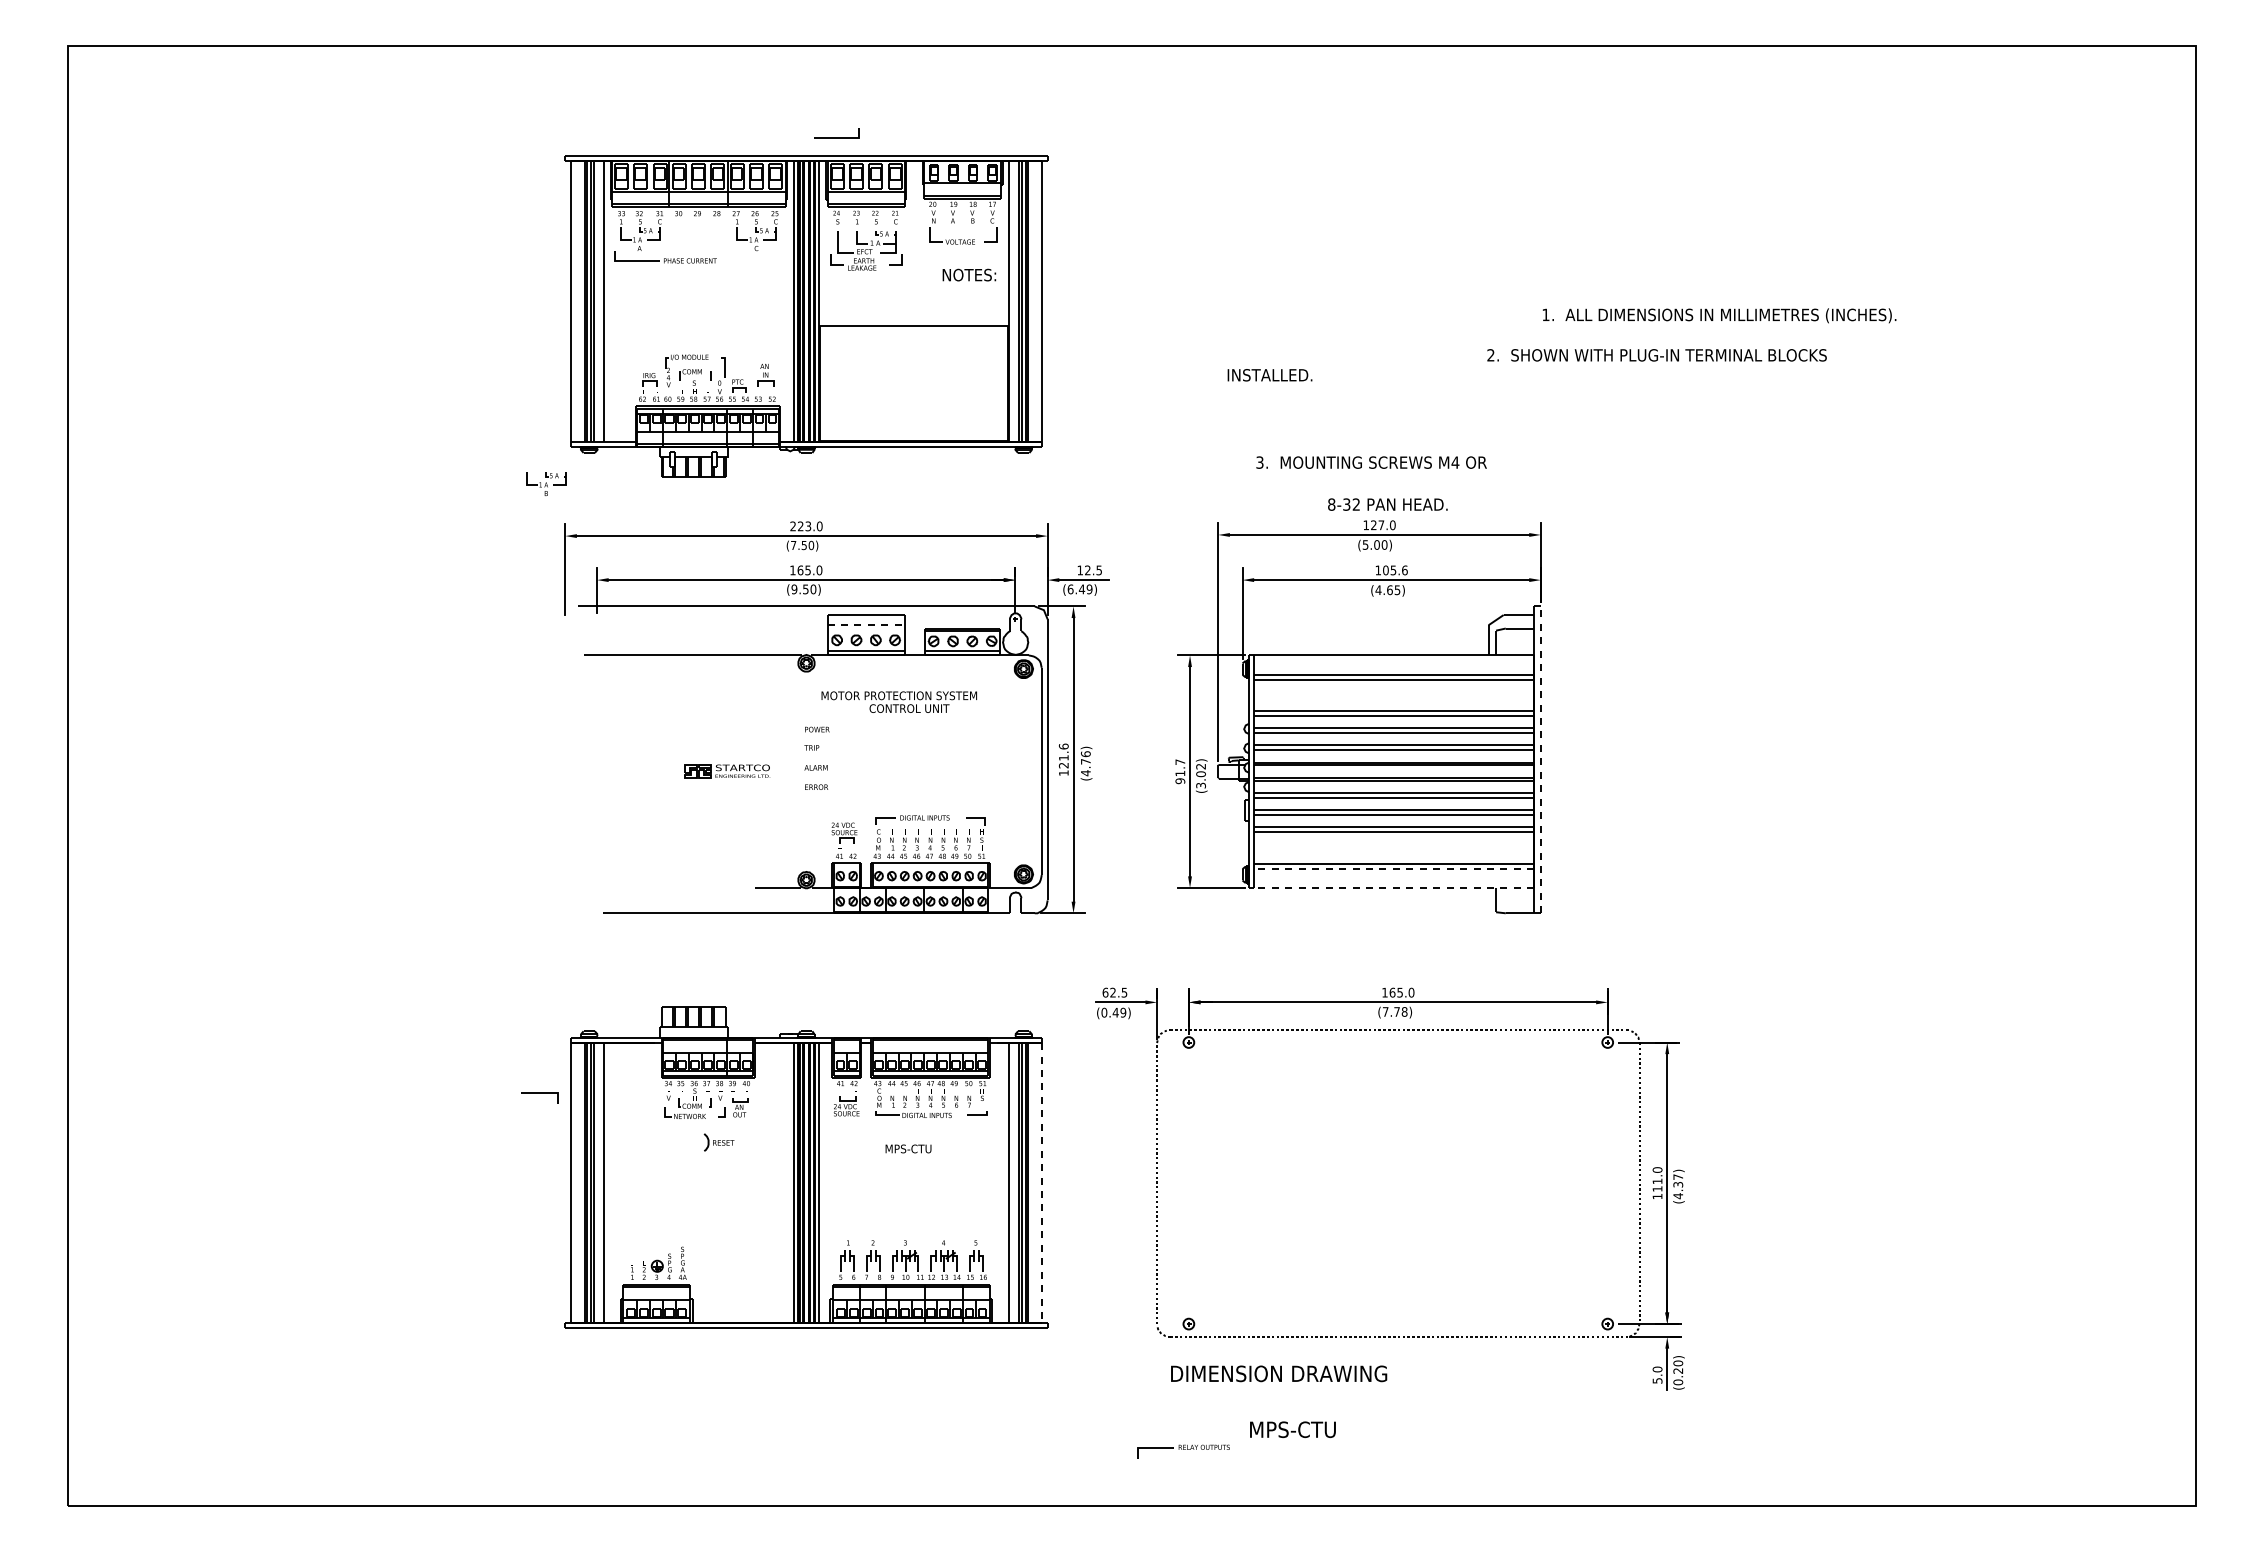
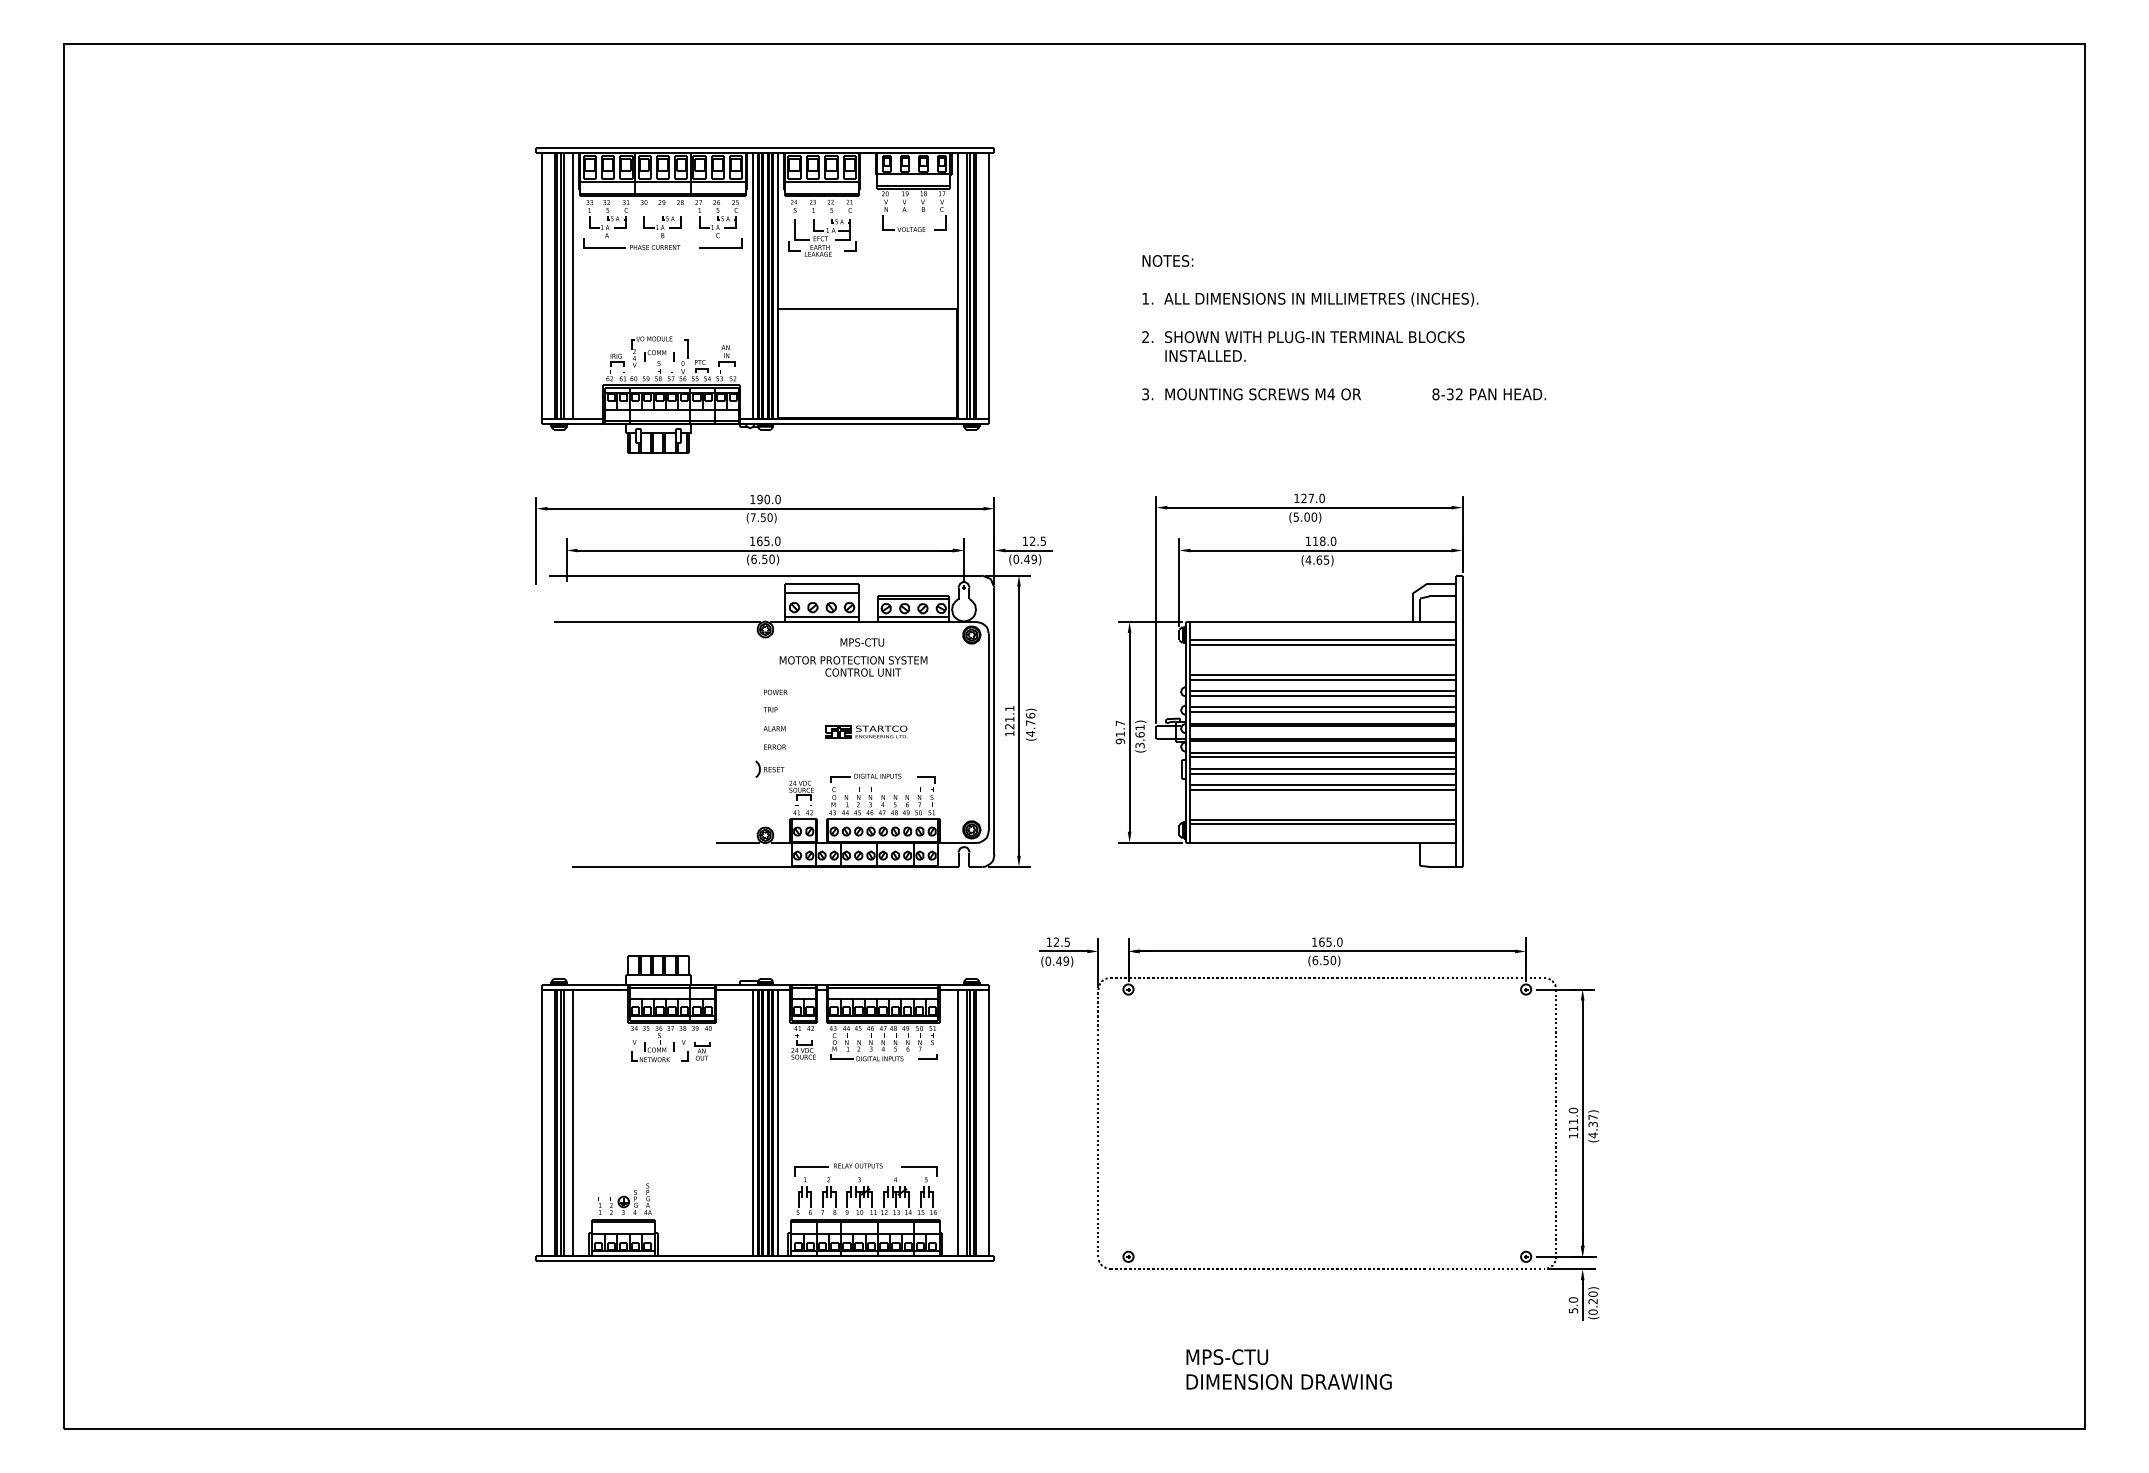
line: (836, 137) -> (720, 247), moved
text: (969, 274) -> (1168, 260), moved
text: (1719, 315) -> (1310, 299), moved
text: (1656, 355) -> (1302, 337), moved
text: (1371, 462) -> (1251, 394), moved
part: (546, 483) -> (662, 226), moved
text: (1387, 504) -> (1488, 394), moved
text: (800, 526) -> (759, 499), 223.0 -> 190.0
text: (1395, 570) -> (1324, 541), 105.6 -> 118.0
text: (1070, 588) -> (1016, 558), (6.49) -> (0.49)
text: (794, 589) -> (754, 559), (9.50) -> (6.50)
line: (866, 625) -> (822, 593), dashed -> solid
text: (1063, 746) -> (1009, 708), 121.6 -> 121.1
line: (1540, 759) -> (1462, 720), dashed -> solid
text: (1200, 770) -> (1139, 731), (3.02) -> (3.61)
part: (727, 771) -> (867, 732), moved
line: (1393, 868) -> (1322, 824), dashed -> solid
line: (1393, 888) -> (1322, 843), dashed -> solid
text: (1105, 992) -> (1049, 942), 62.5 -> 12.5
text: (1394, 1011) -> (1323, 960), (7.78) -> (6.50)
line: (539, 1093) -> (919, 1167), moved
part: (718, 1142) -> (769, 769), moved
text: (908, 1148) -> (862, 642), moved
line: (1041, 1183) -> (988, 1123), dashed -> solid
text: (1279, 1373) -> (1289, 1381), moved
part: (1183, 1451) -> (838, 1169), moved

